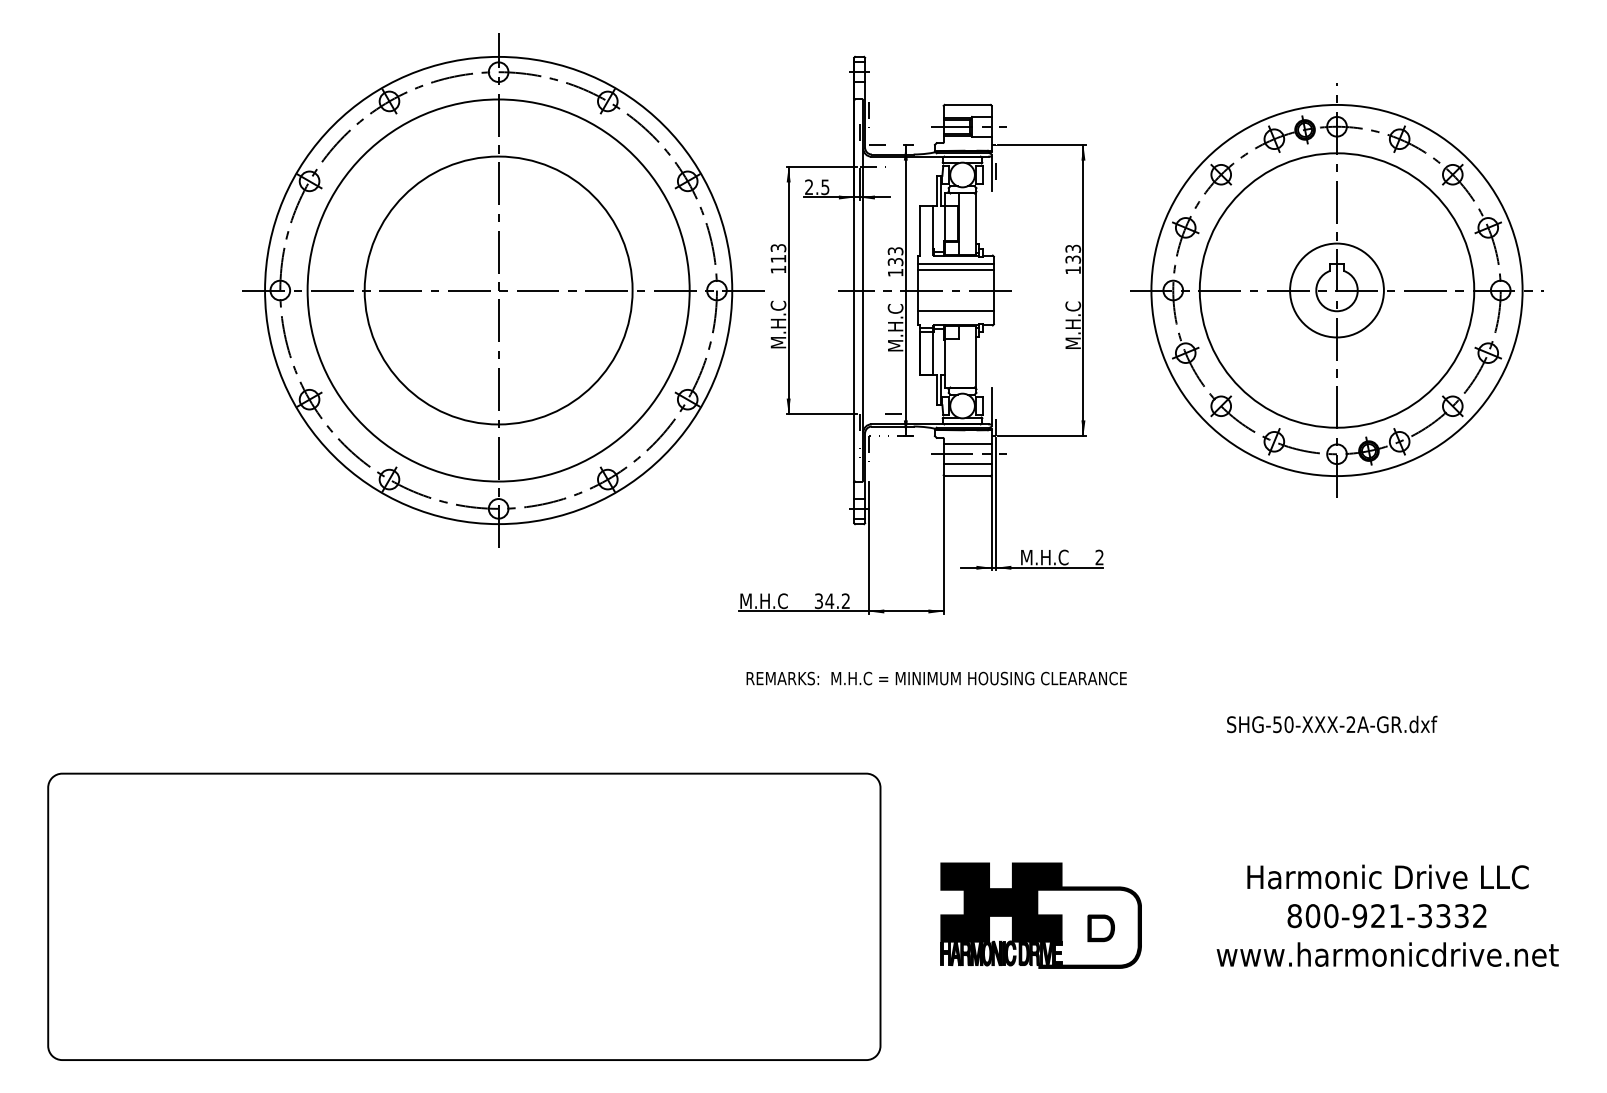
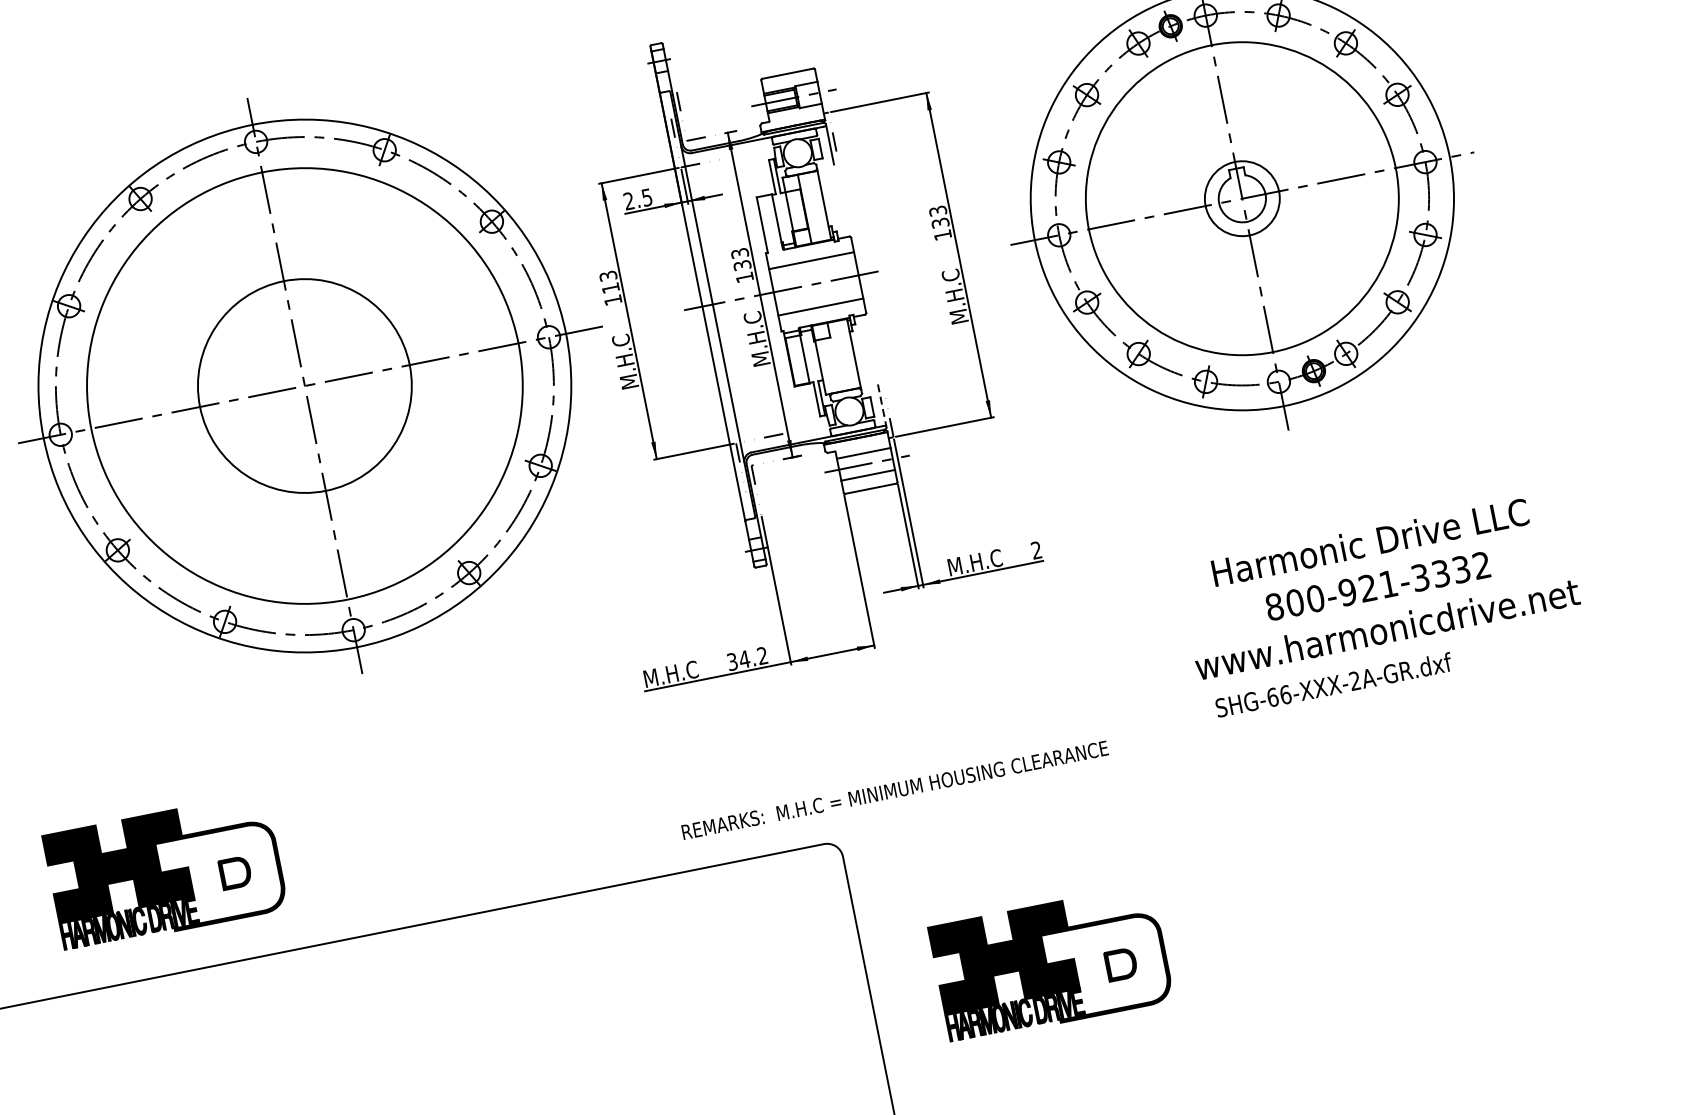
line: (955, 263) -> (809, 253), removed
circle: (498, 290) -> (304, 386), size x0.7
circle: (1336, 290) -> (1241, 198), size x0.7
line: (991, 407) -> (882, 406), solid -> dashed
text: (936, 678) -> (894, 790), moved
part: (294, 684) -> (164, 872), added
text: (1283, 724) -> (1279, 695), SHG-50-XXX-2A-GR.dxf -> SHG-66-XXX-2A-GR.dxf
text: (1387, 915) -> (1378, 585), moved

